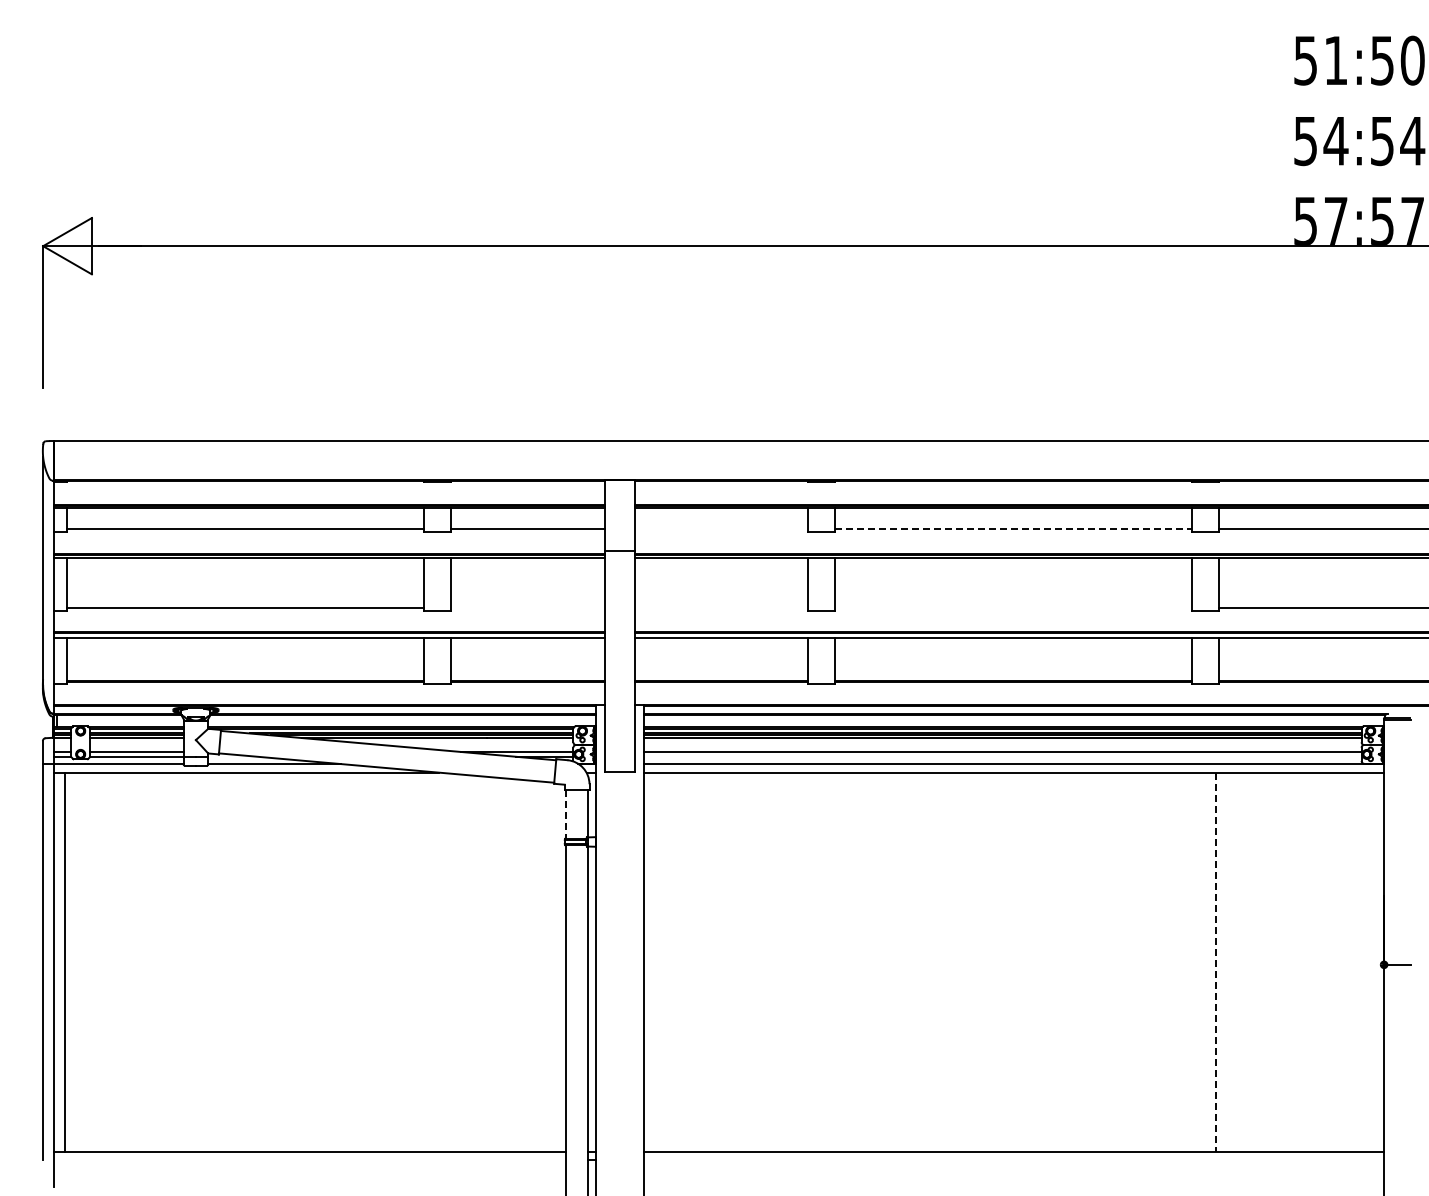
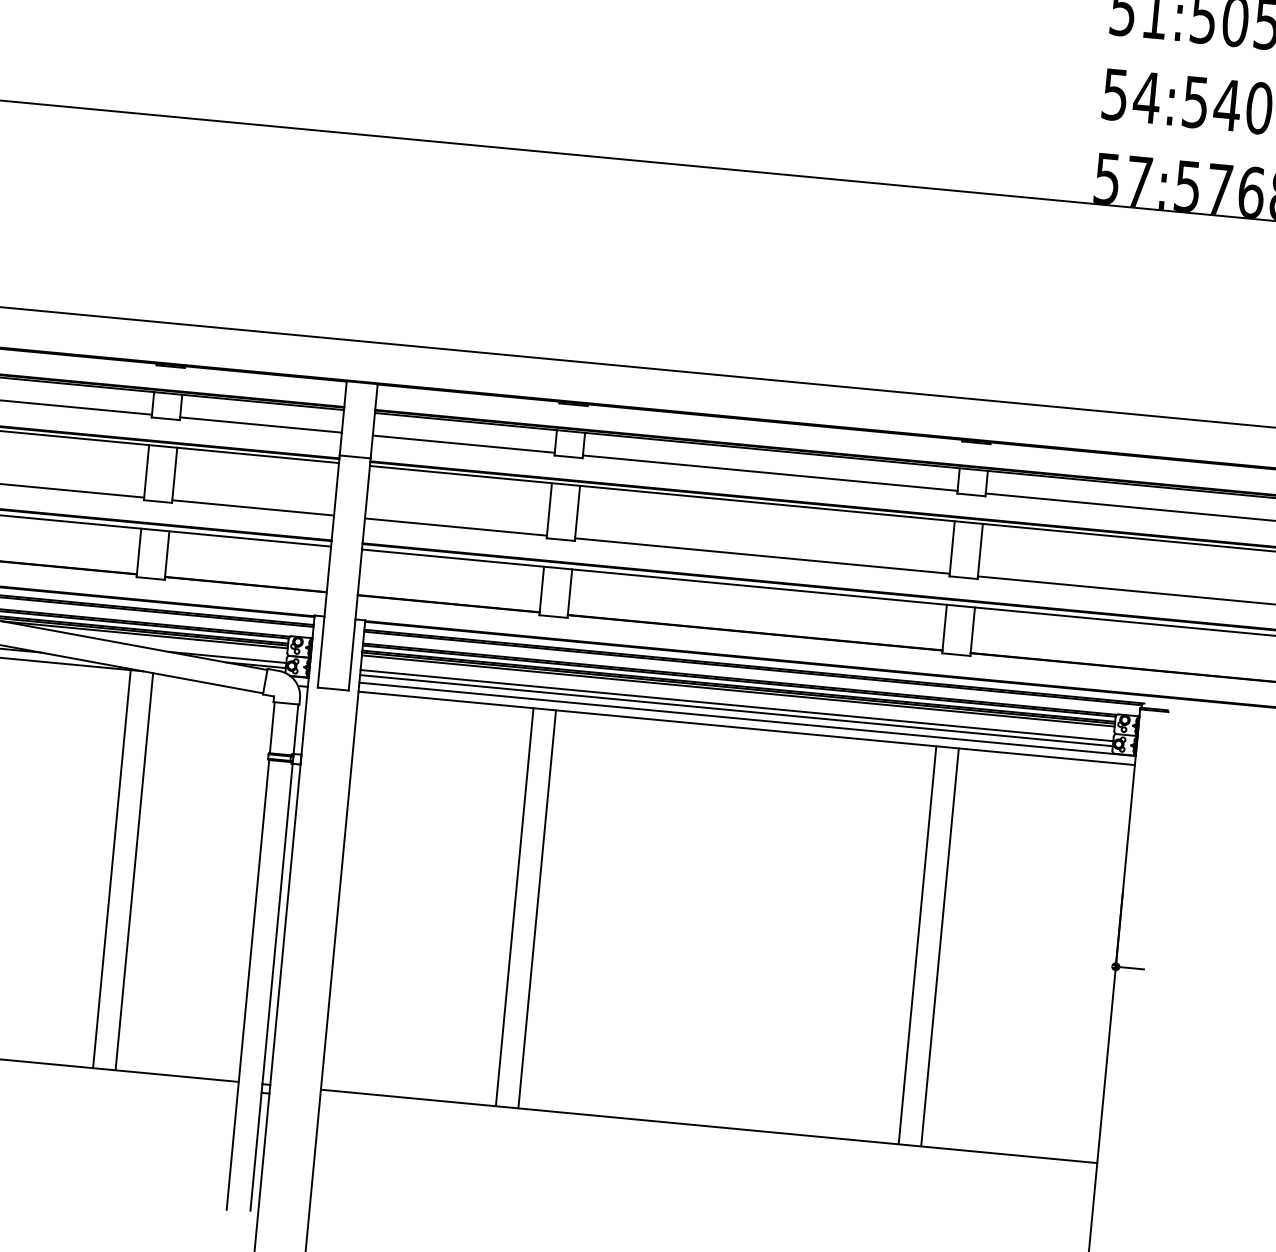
line: (721, 529) -> (463, 444), added
line: (1013, 529) -> (770, 473), dashed -> solid
line: (528, 608) -> (253, 507), added
line: (721, 608) -> (455, 527), added
line: (1013, 608) -> (762, 556), added
line: (1002, 756) -> (736, 710), added
line: (565, 814) -> (271, 727), dashed -> solid
line: (427, 961) -> (112, 868), added
line: (810, 961) -> (514, 906), added
line: (832, 961) -> (537, 908), added
line: (1194, 961) -> (917, 944), added
line: (448, 962) -> (134, 871), added
line: (1216, 962) -> (940, 947), dashed -> solid

